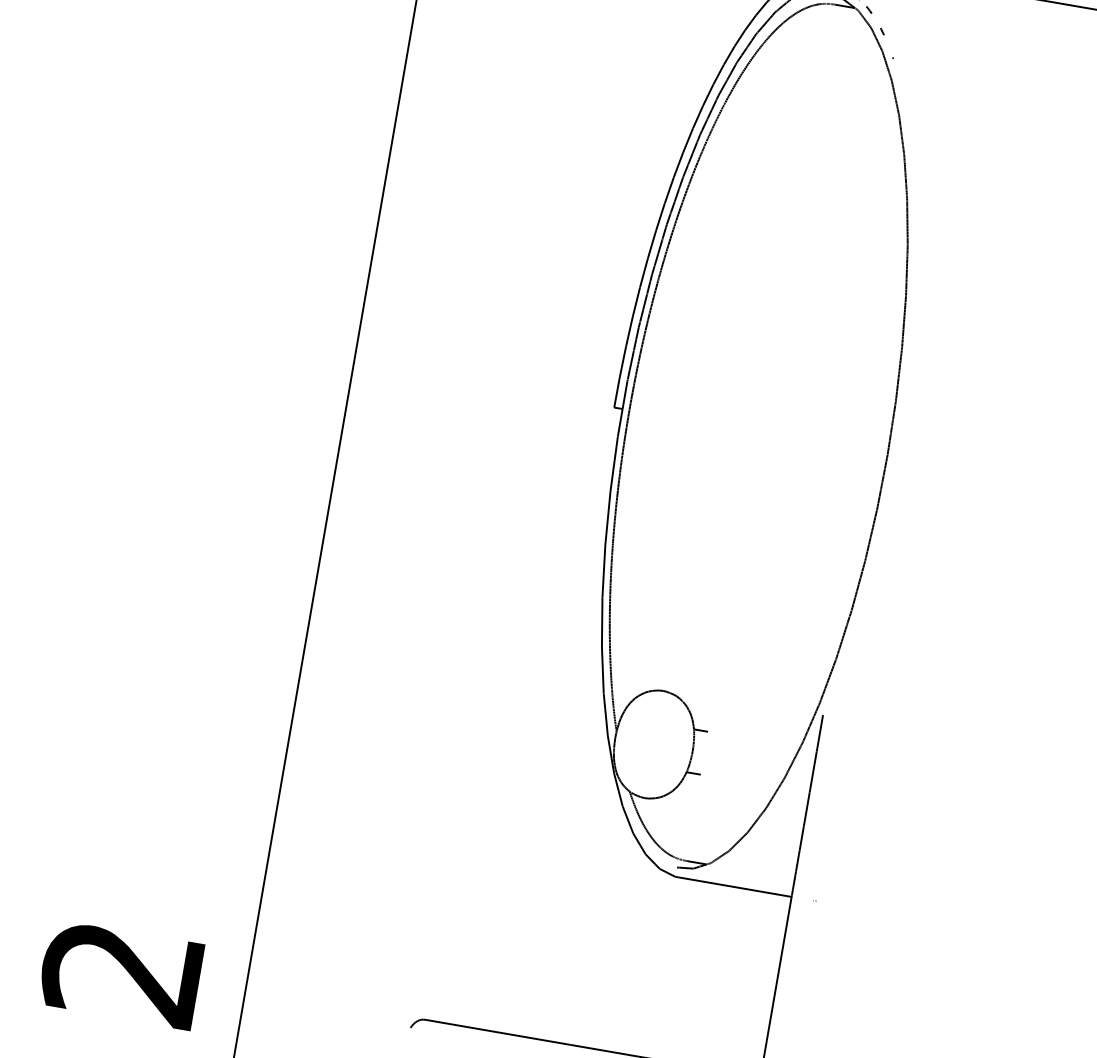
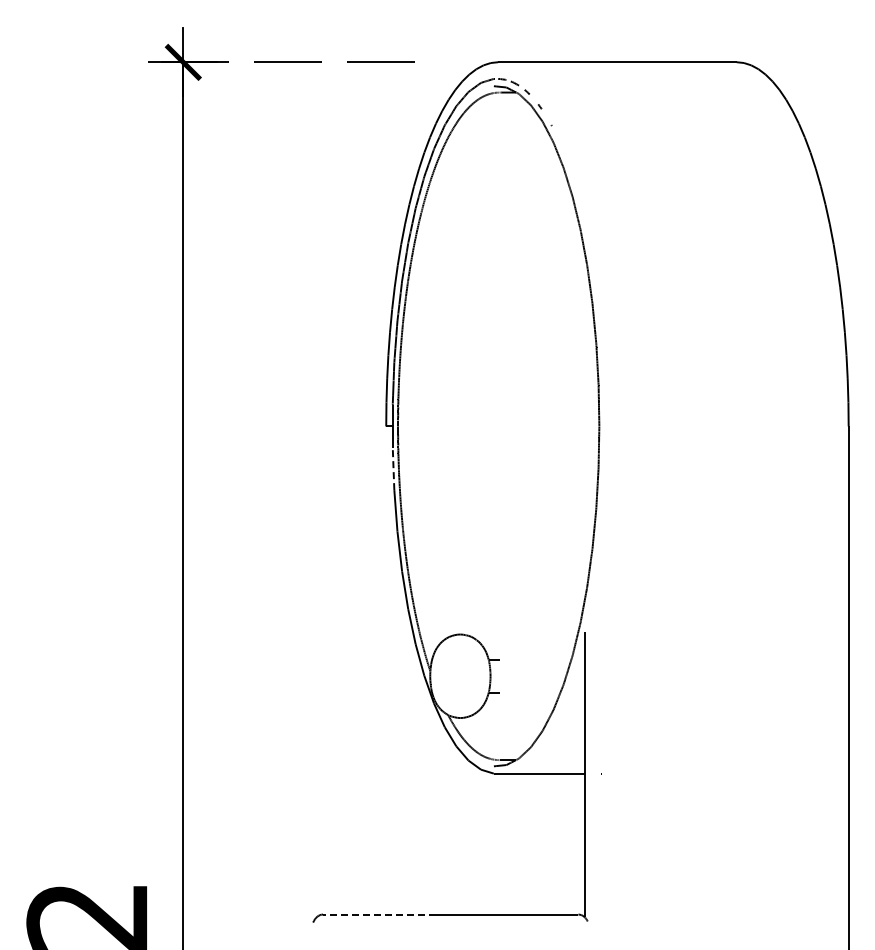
line: (614, 463) -> (393, 468), solid -> dashed
line: (497, 1032) -> (379, 914), solid -> dashed

